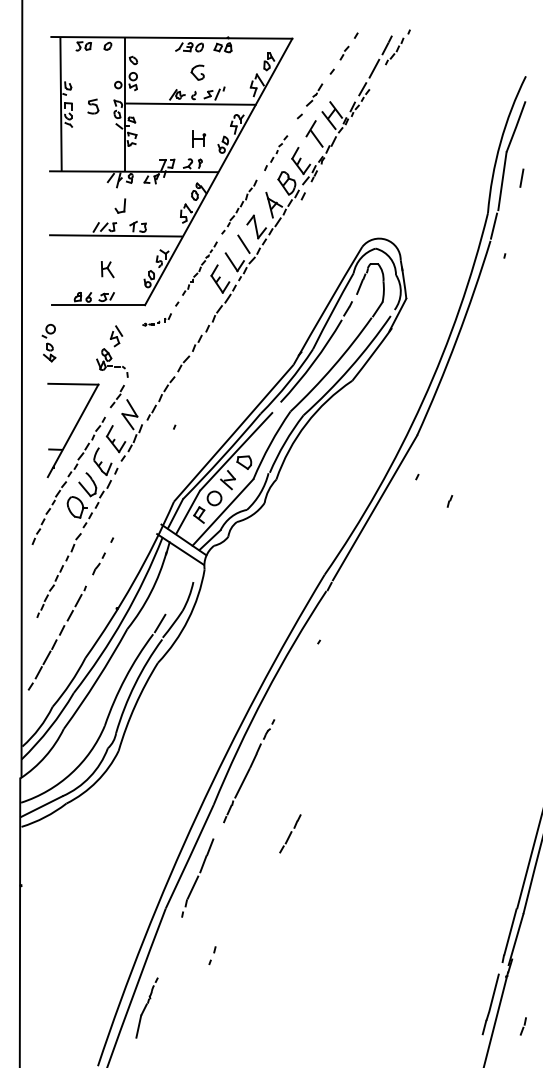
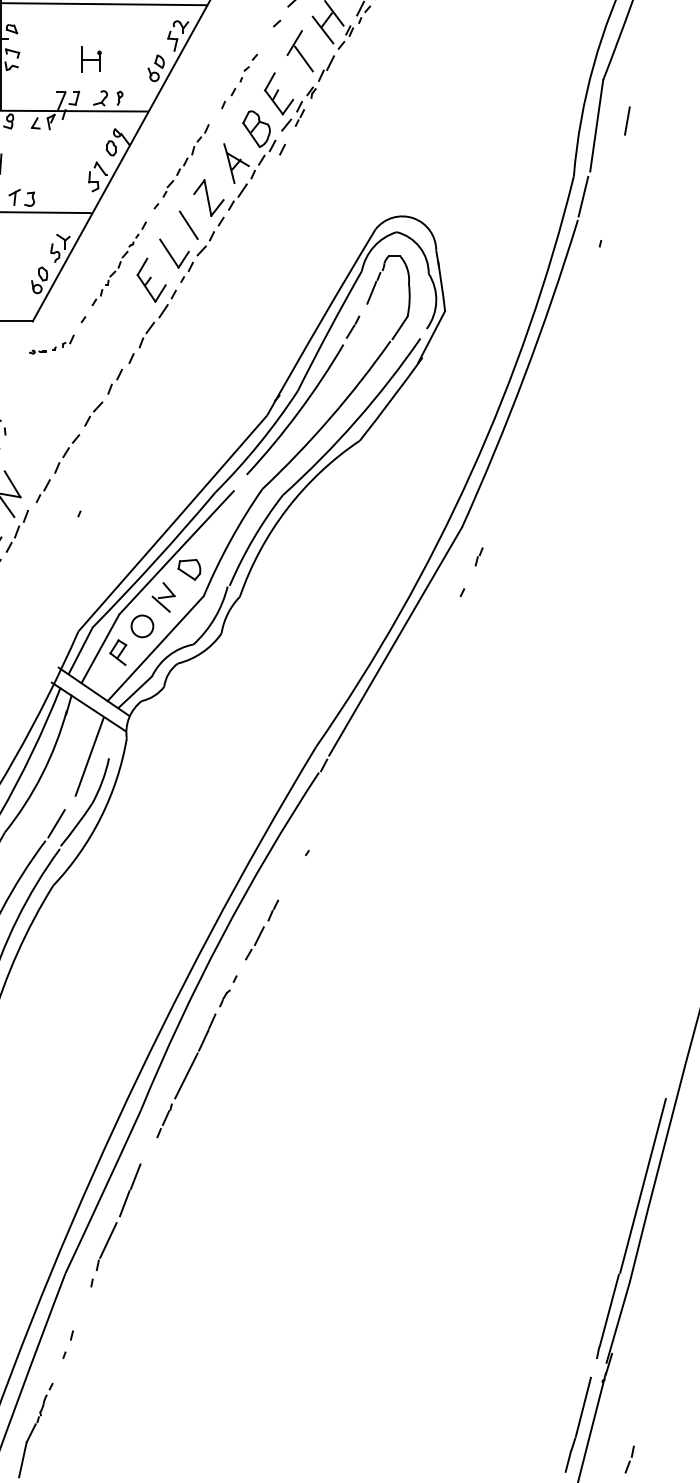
part: (198, 138) -> (90, 58), moved
part: (449, 501) -> (478, 557), moved
line: (180, 580) -> (88, 755), added
part: (290, 833) -> (262, 929), moved
part: (212, 955) -> (68, 1344), moved

